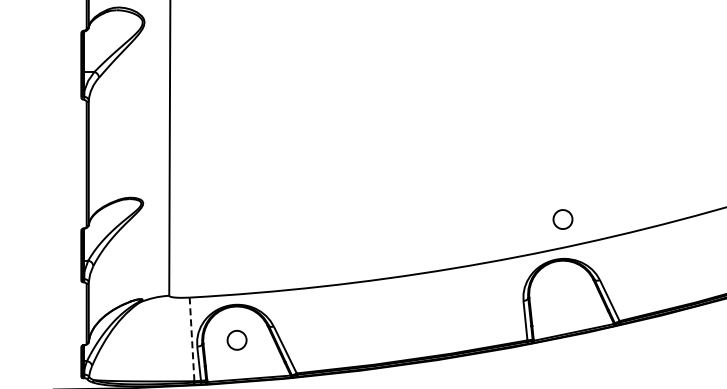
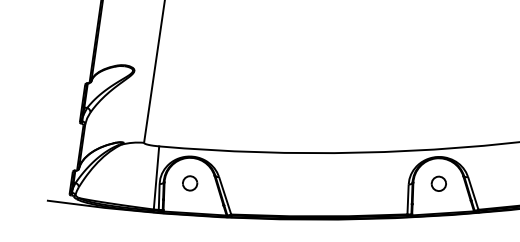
part: (562, 219) -> (438, 183), moved
line: (192, 339) -> (156, 178), dashed -> solid

